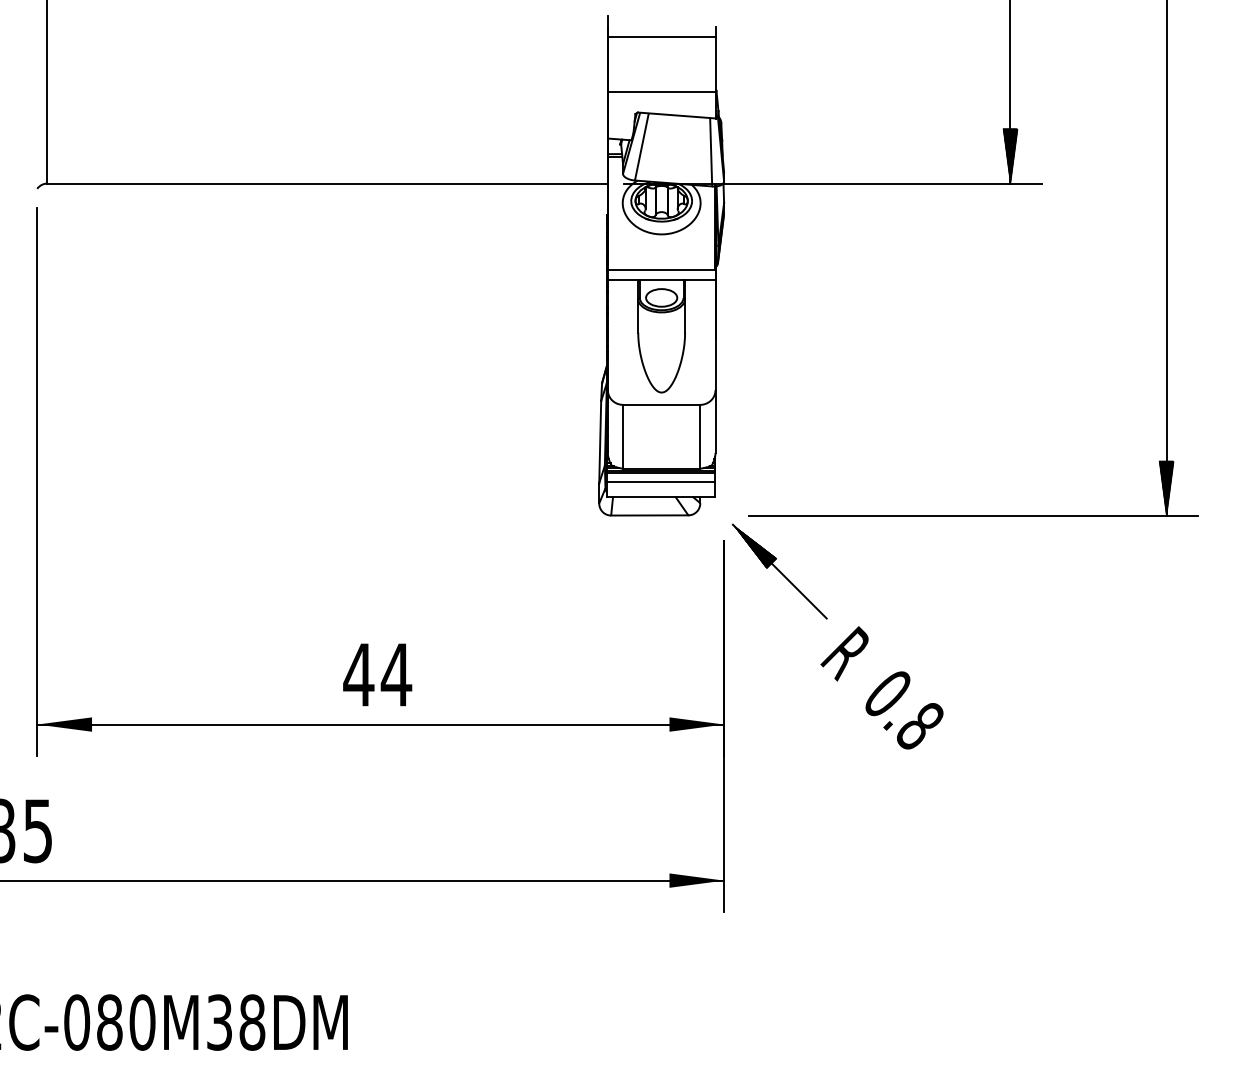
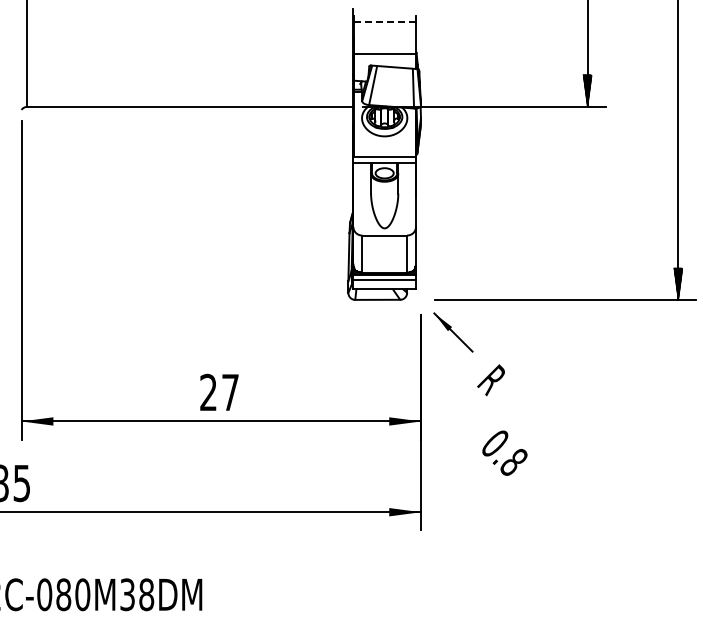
line: (661, 36) -> (384, 21), solid -> dashed
part: (779, 571) -> (453, 332), size x0.7
text: (377, 673) -> (219, 391), 44 -> 27
text: (903, 709) -> (504, 452), moved

